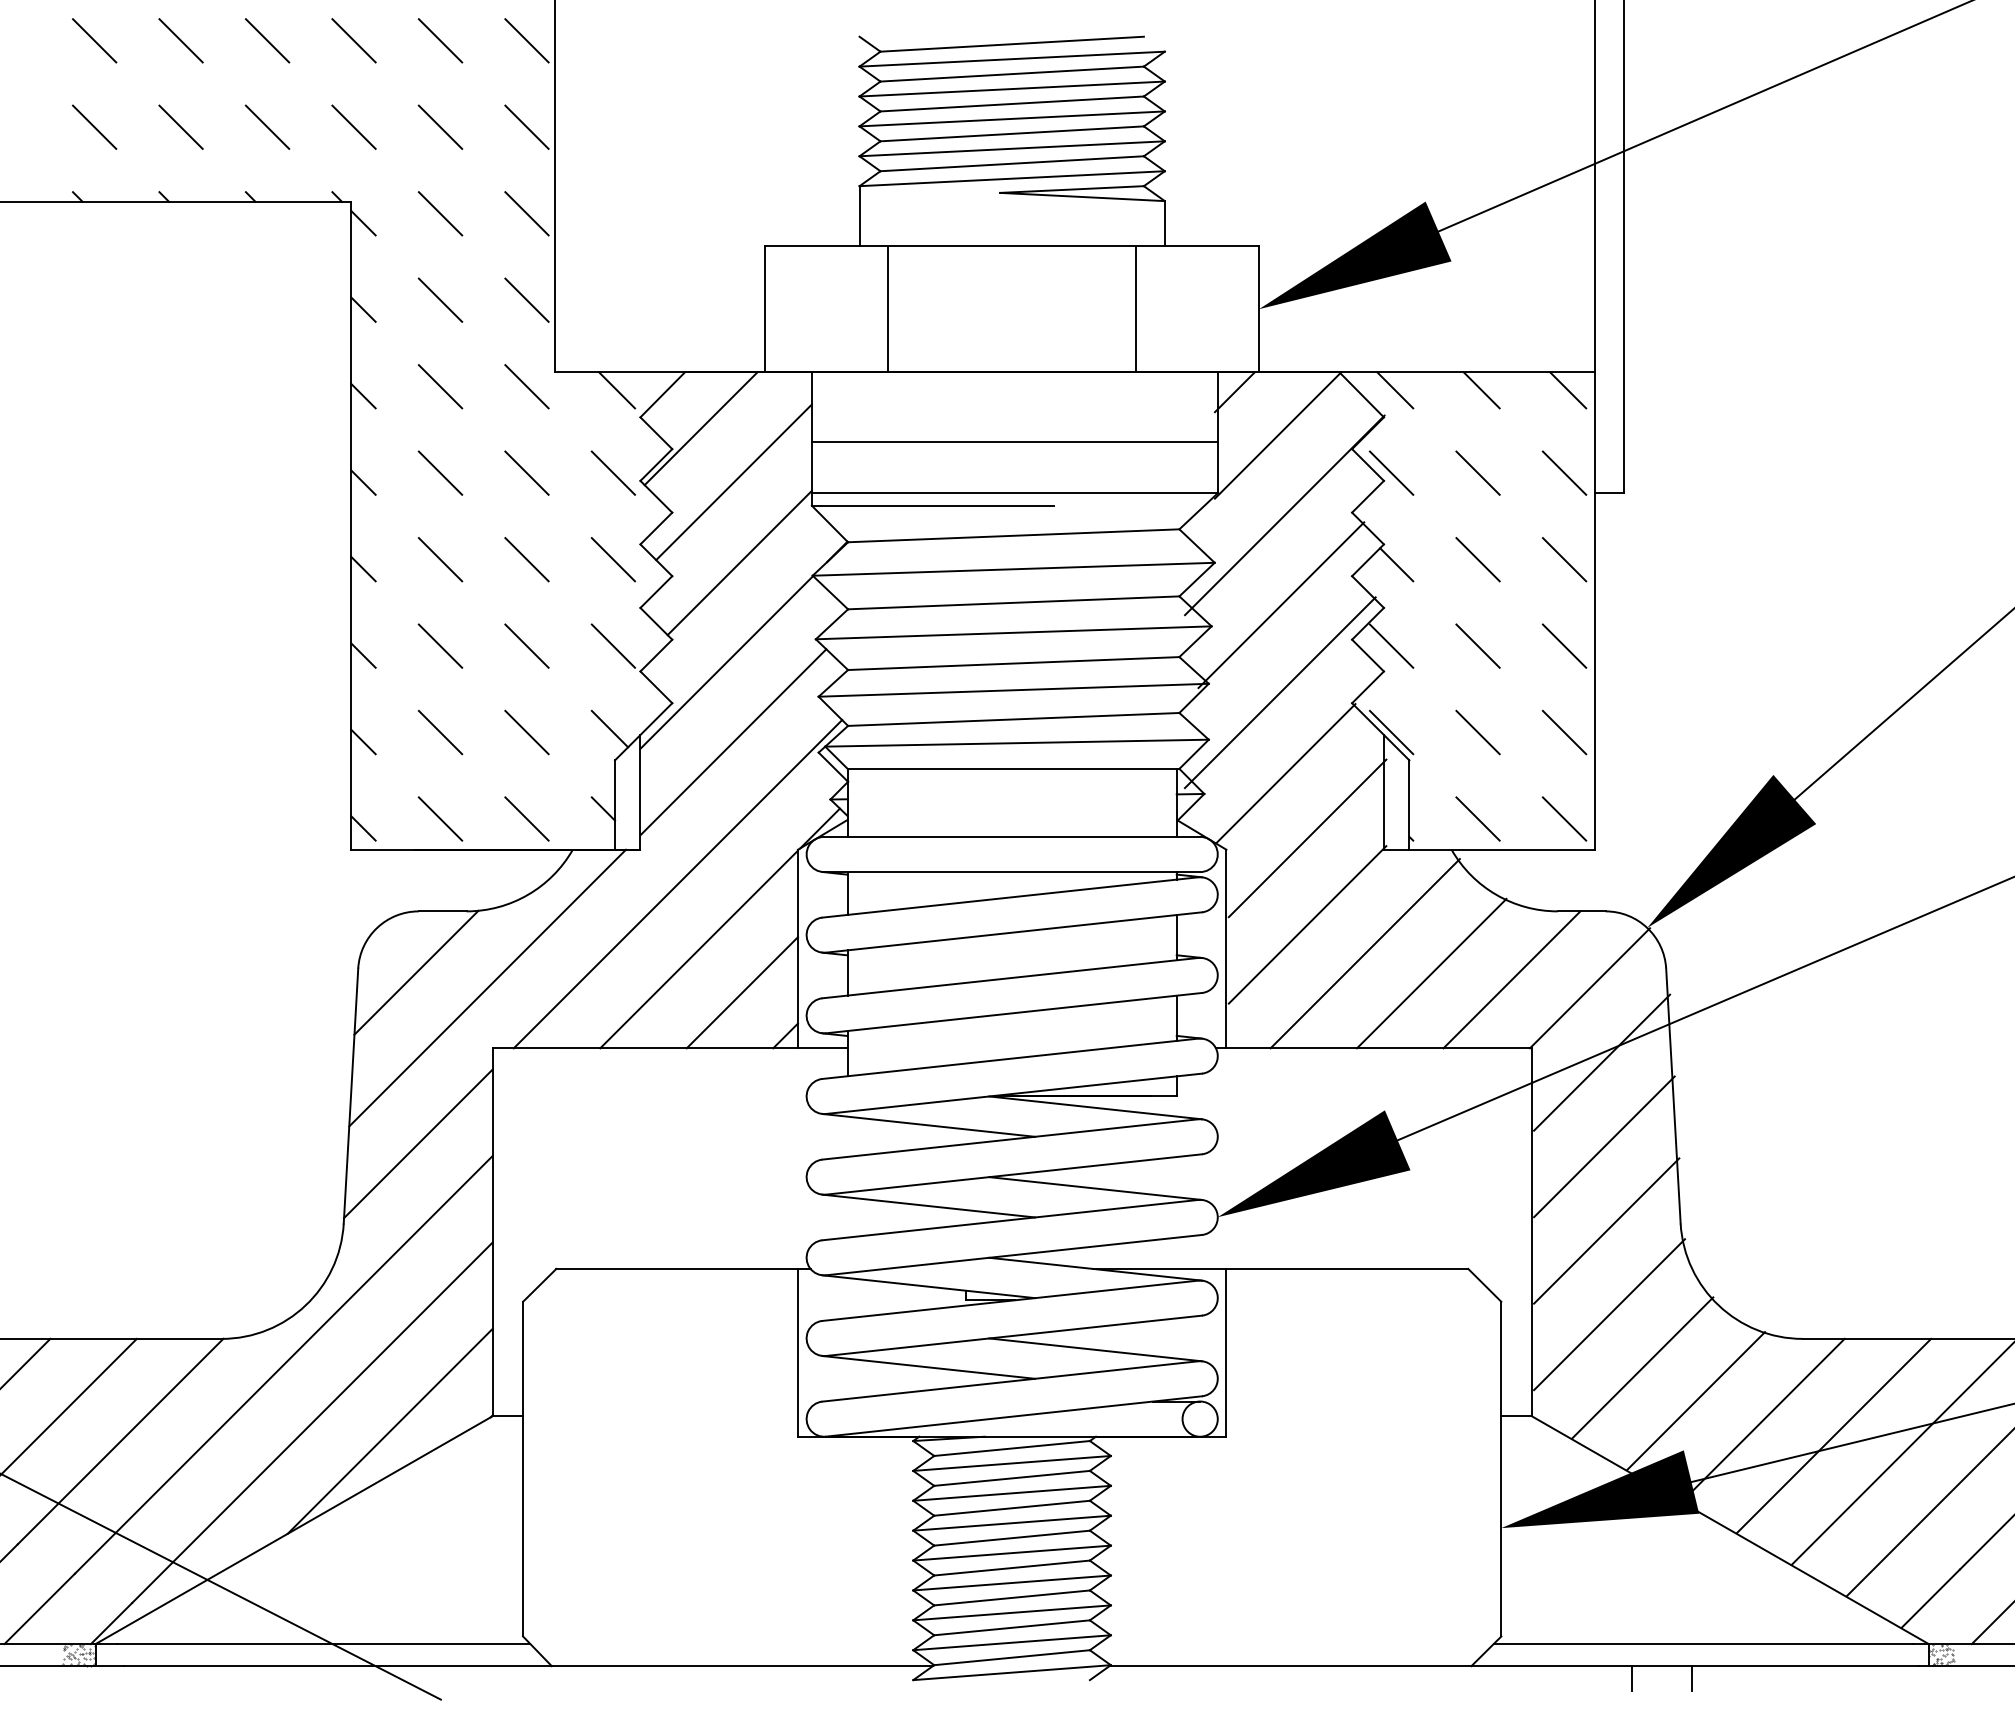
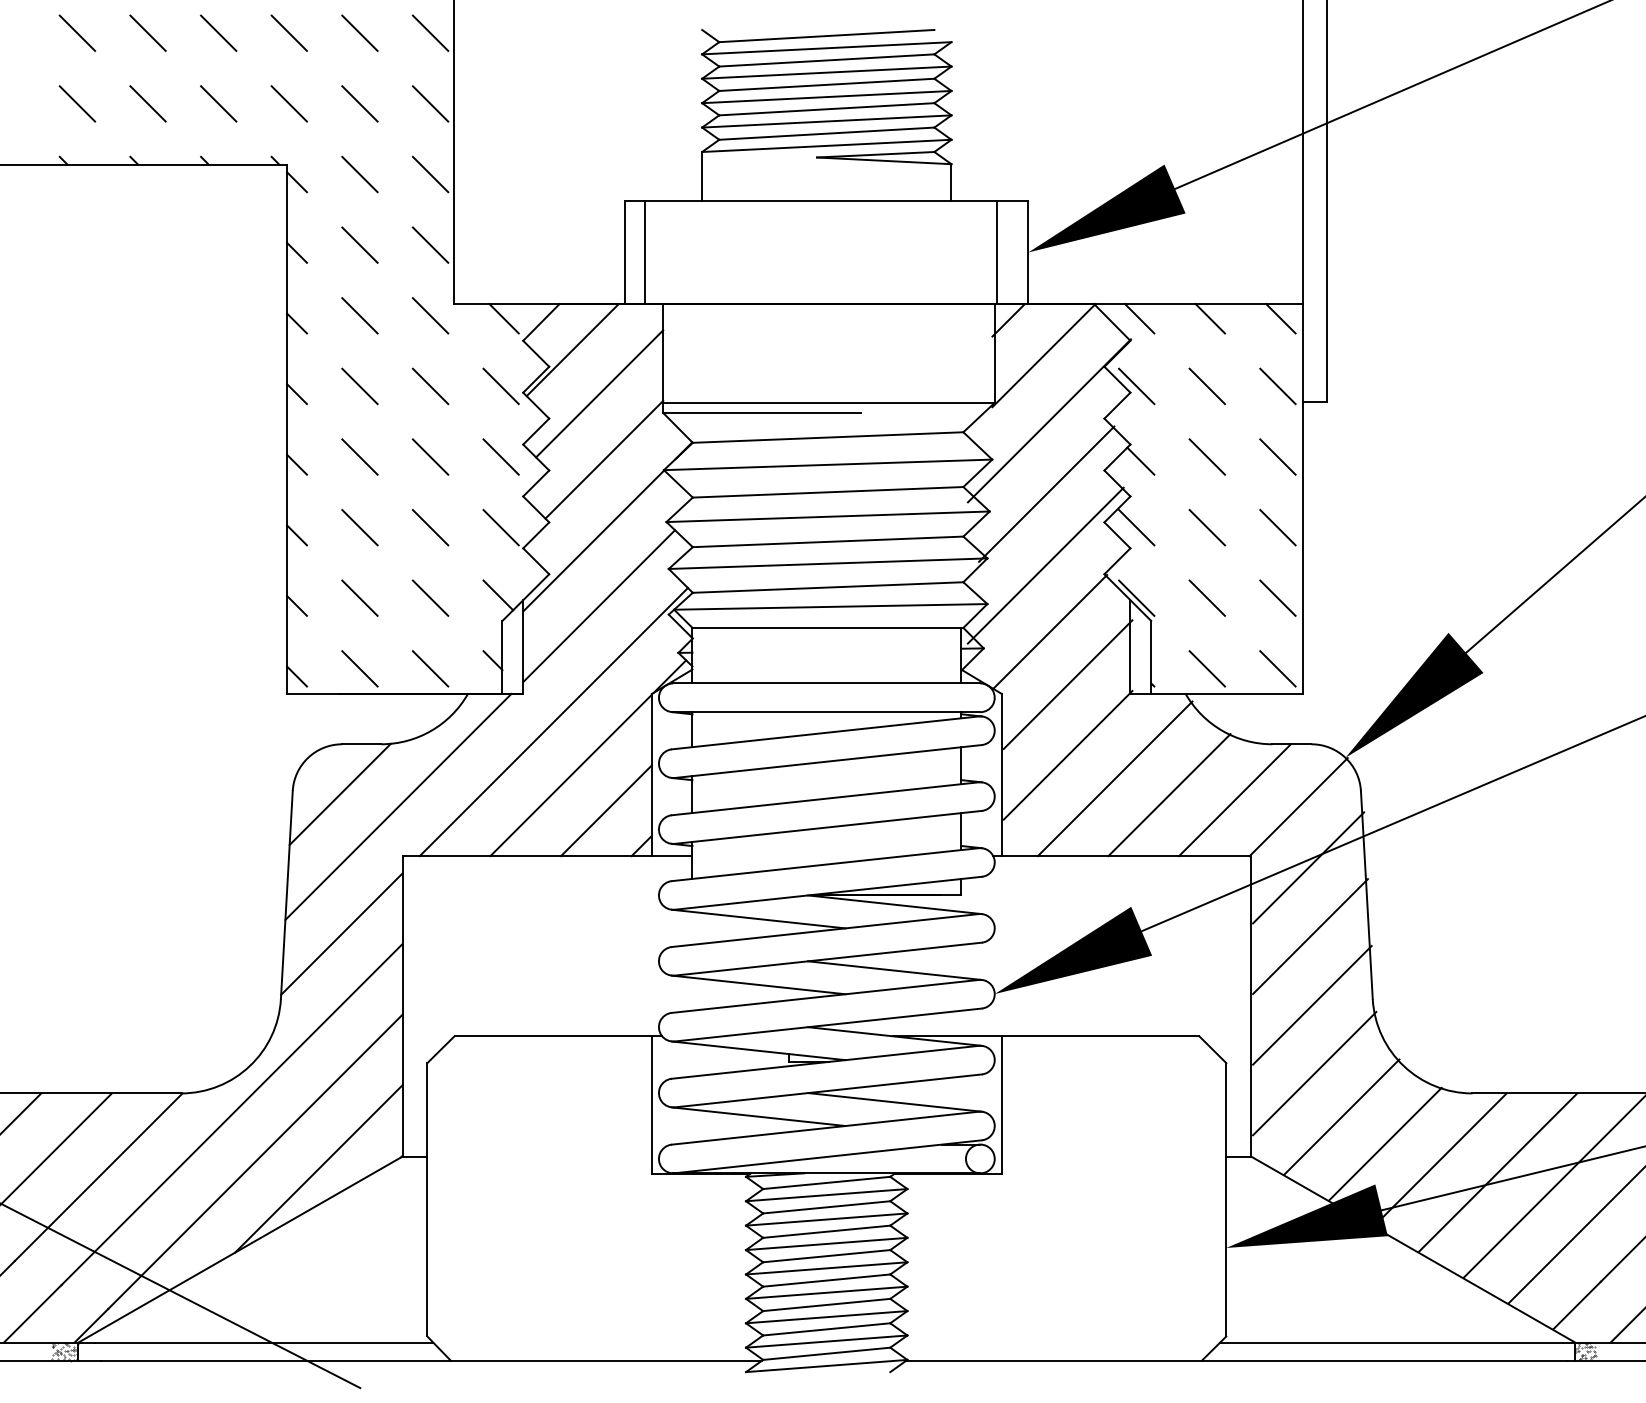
line: (888, 309) -> (644, 252), moved
line: (1136, 309) -> (996, 252), moved
line: (1014, 441) -> (828, 360), removed
line: (1631, 1678) -> (1332, 1370), removed
line: (1691, 1678) -> (1381, 1370), removed

